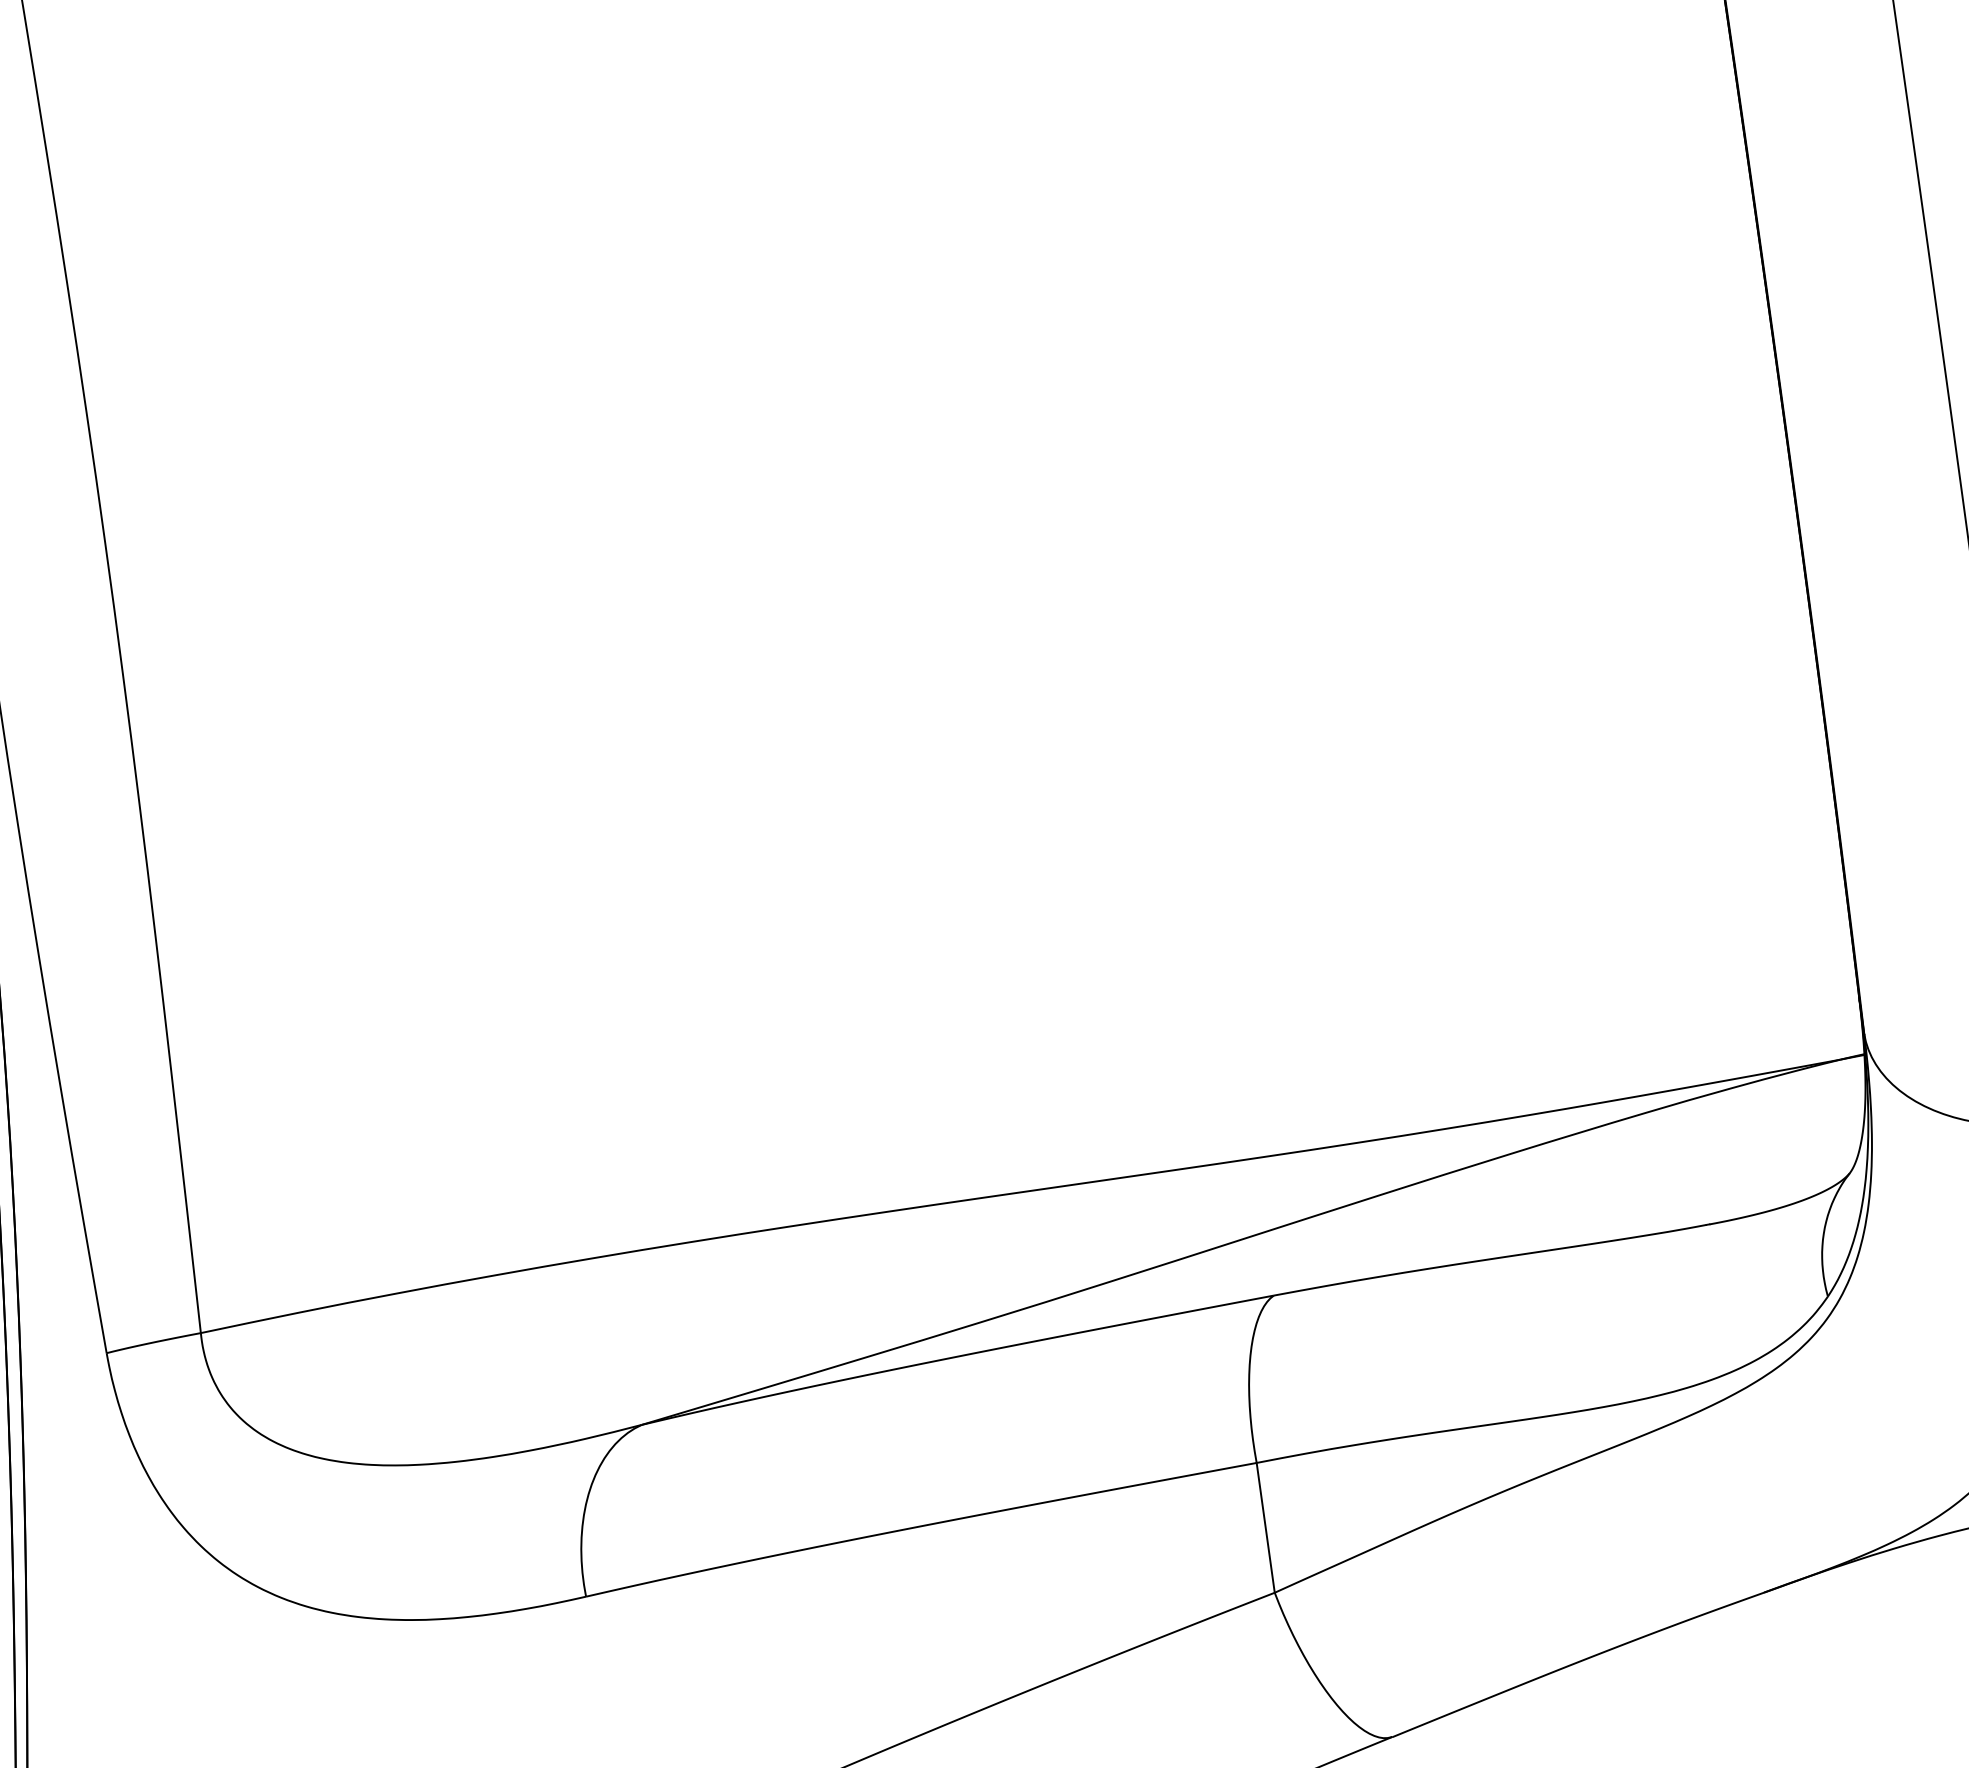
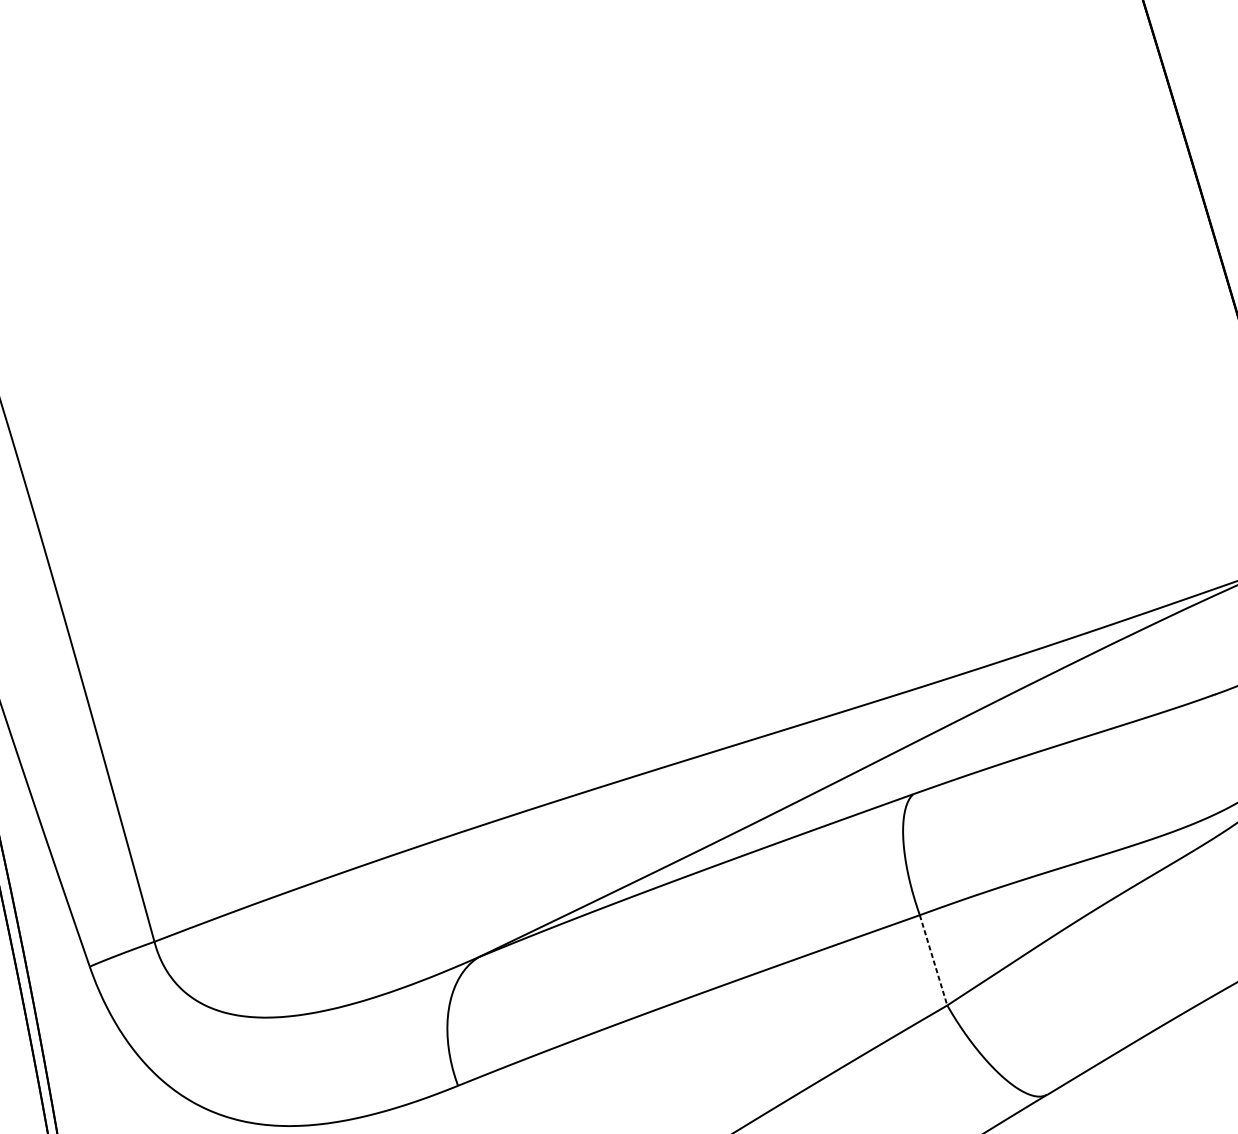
line: (1265, 1527) -> (933, 960), solid -> dashed

